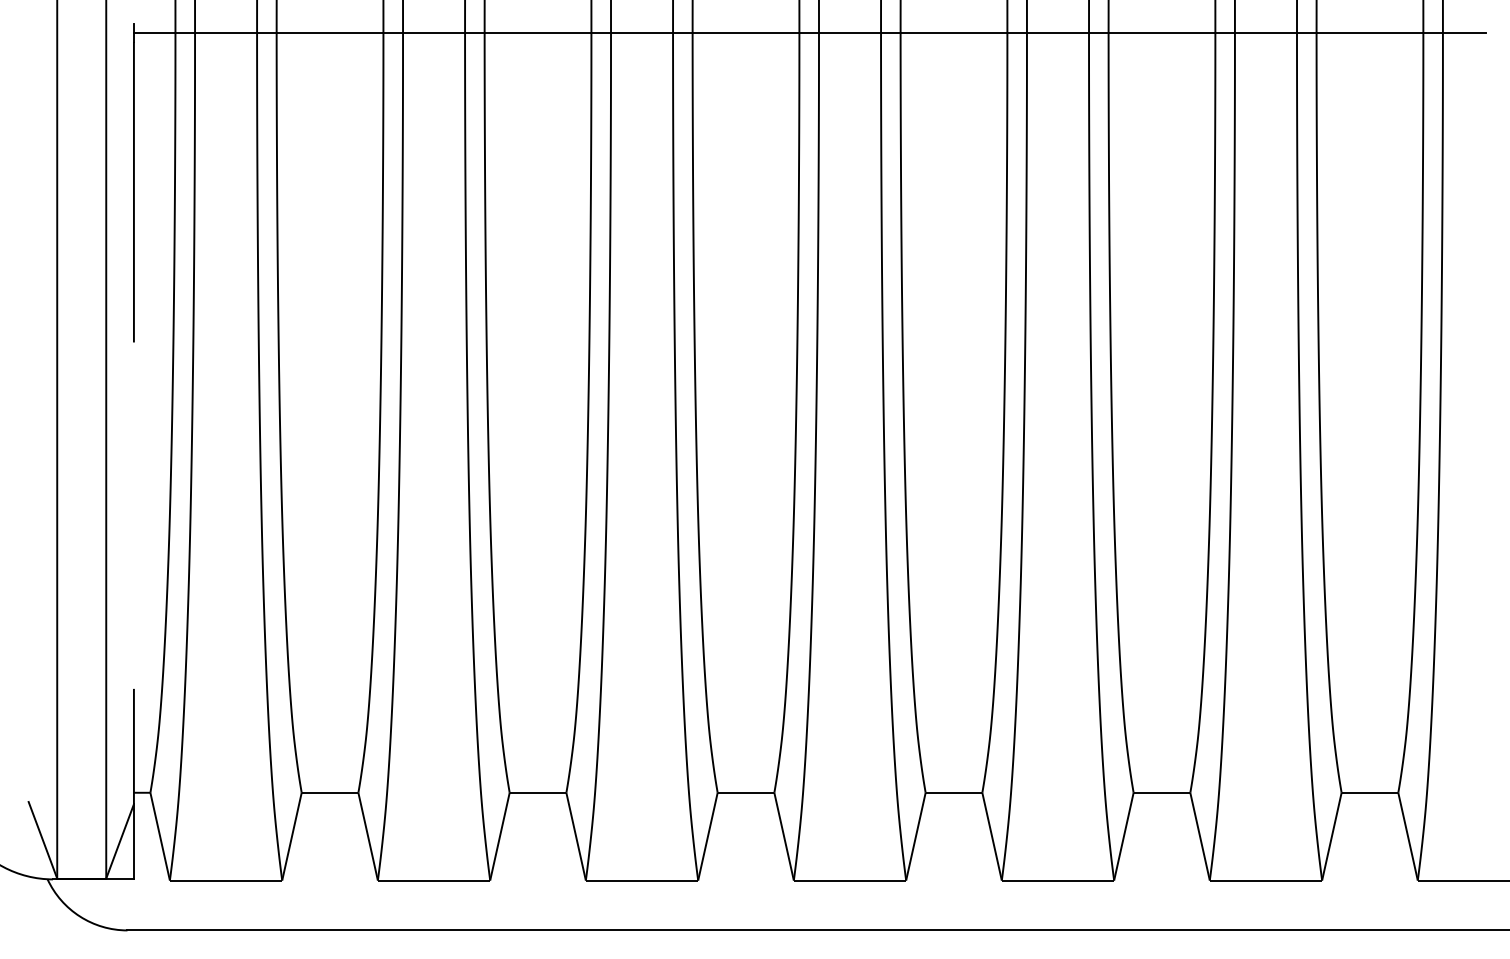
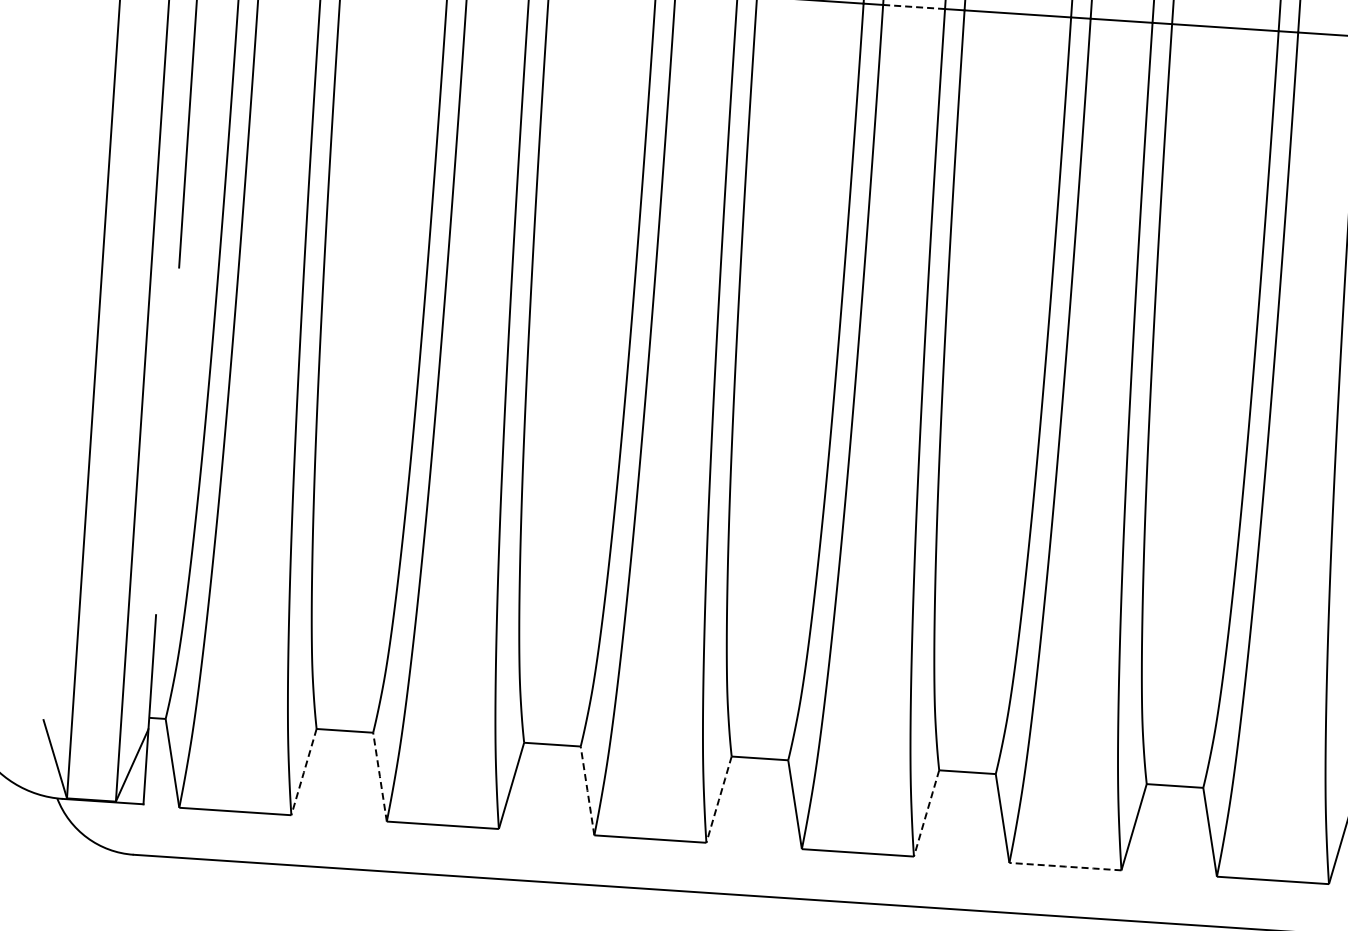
line: (849, 32) -> (913, 6), solid -> dashed
line: (368, 836) -> (380, 777), solid -> dashed
line: (576, 836) -> (587, 790), solid -> dashed
line: (291, 837) -> (303, 772), solid -> dashed
line: (707, 837) -> (718, 800), solid -> dashed
line: (915, 837) -> (926, 814), solid -> dashed
line: (1058, 880) -> (1065, 866), solid -> dashed

